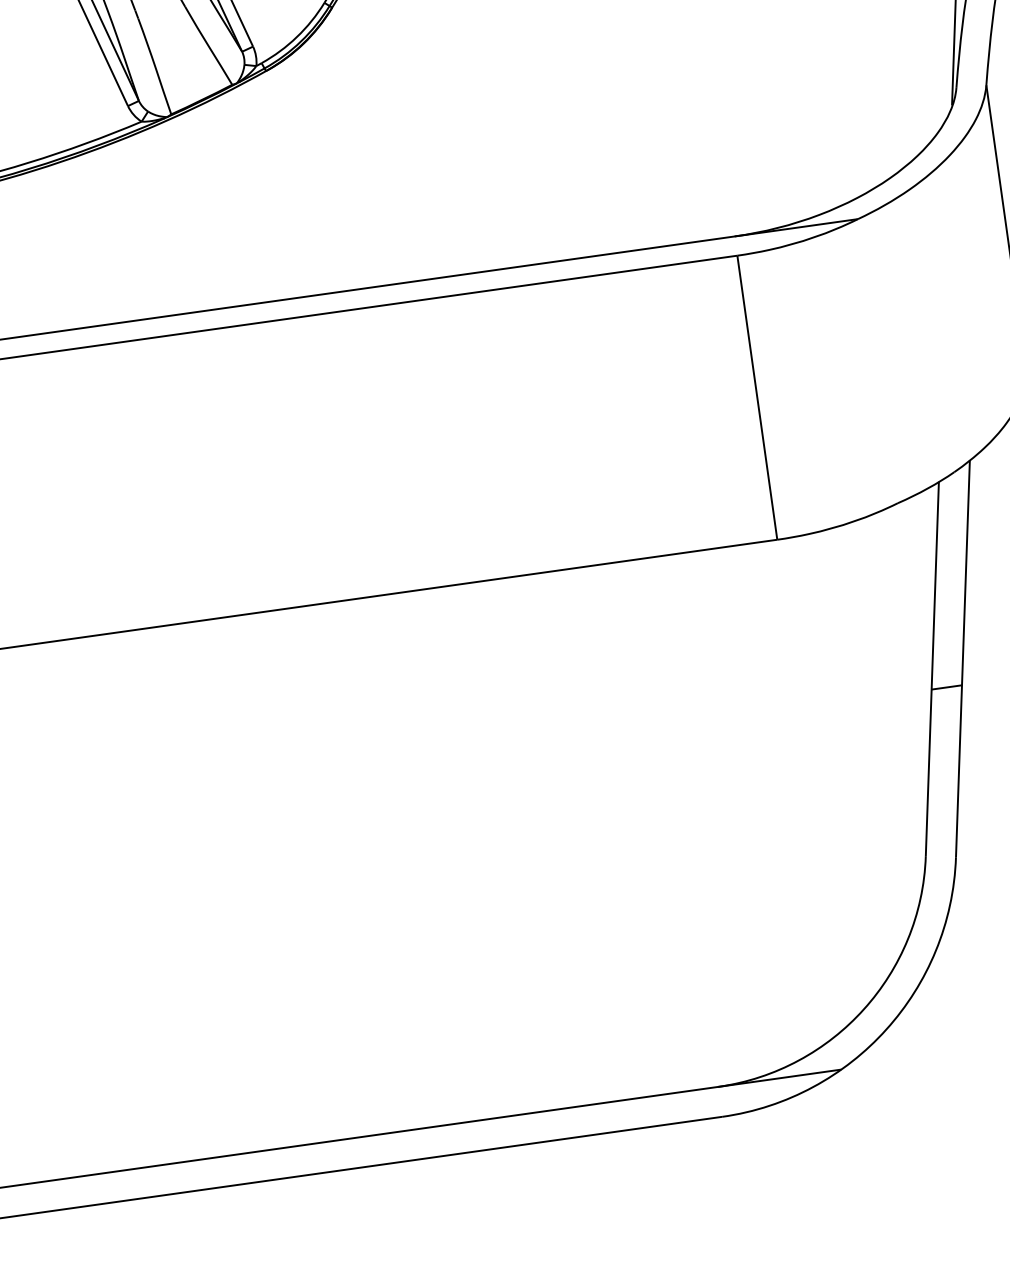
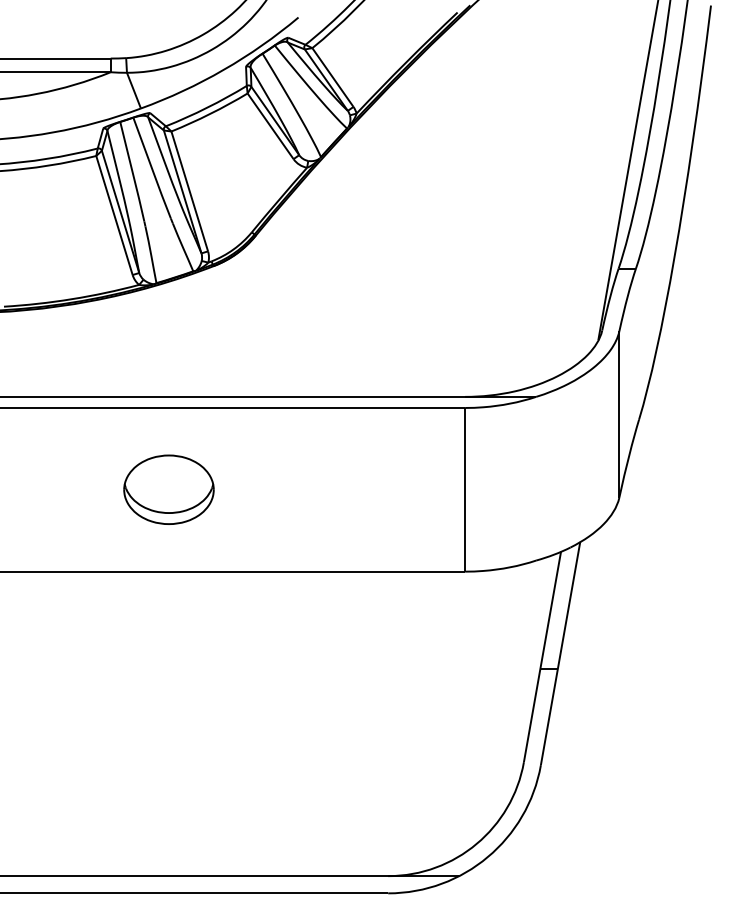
part: (242, 469) -> (168, 489), added

